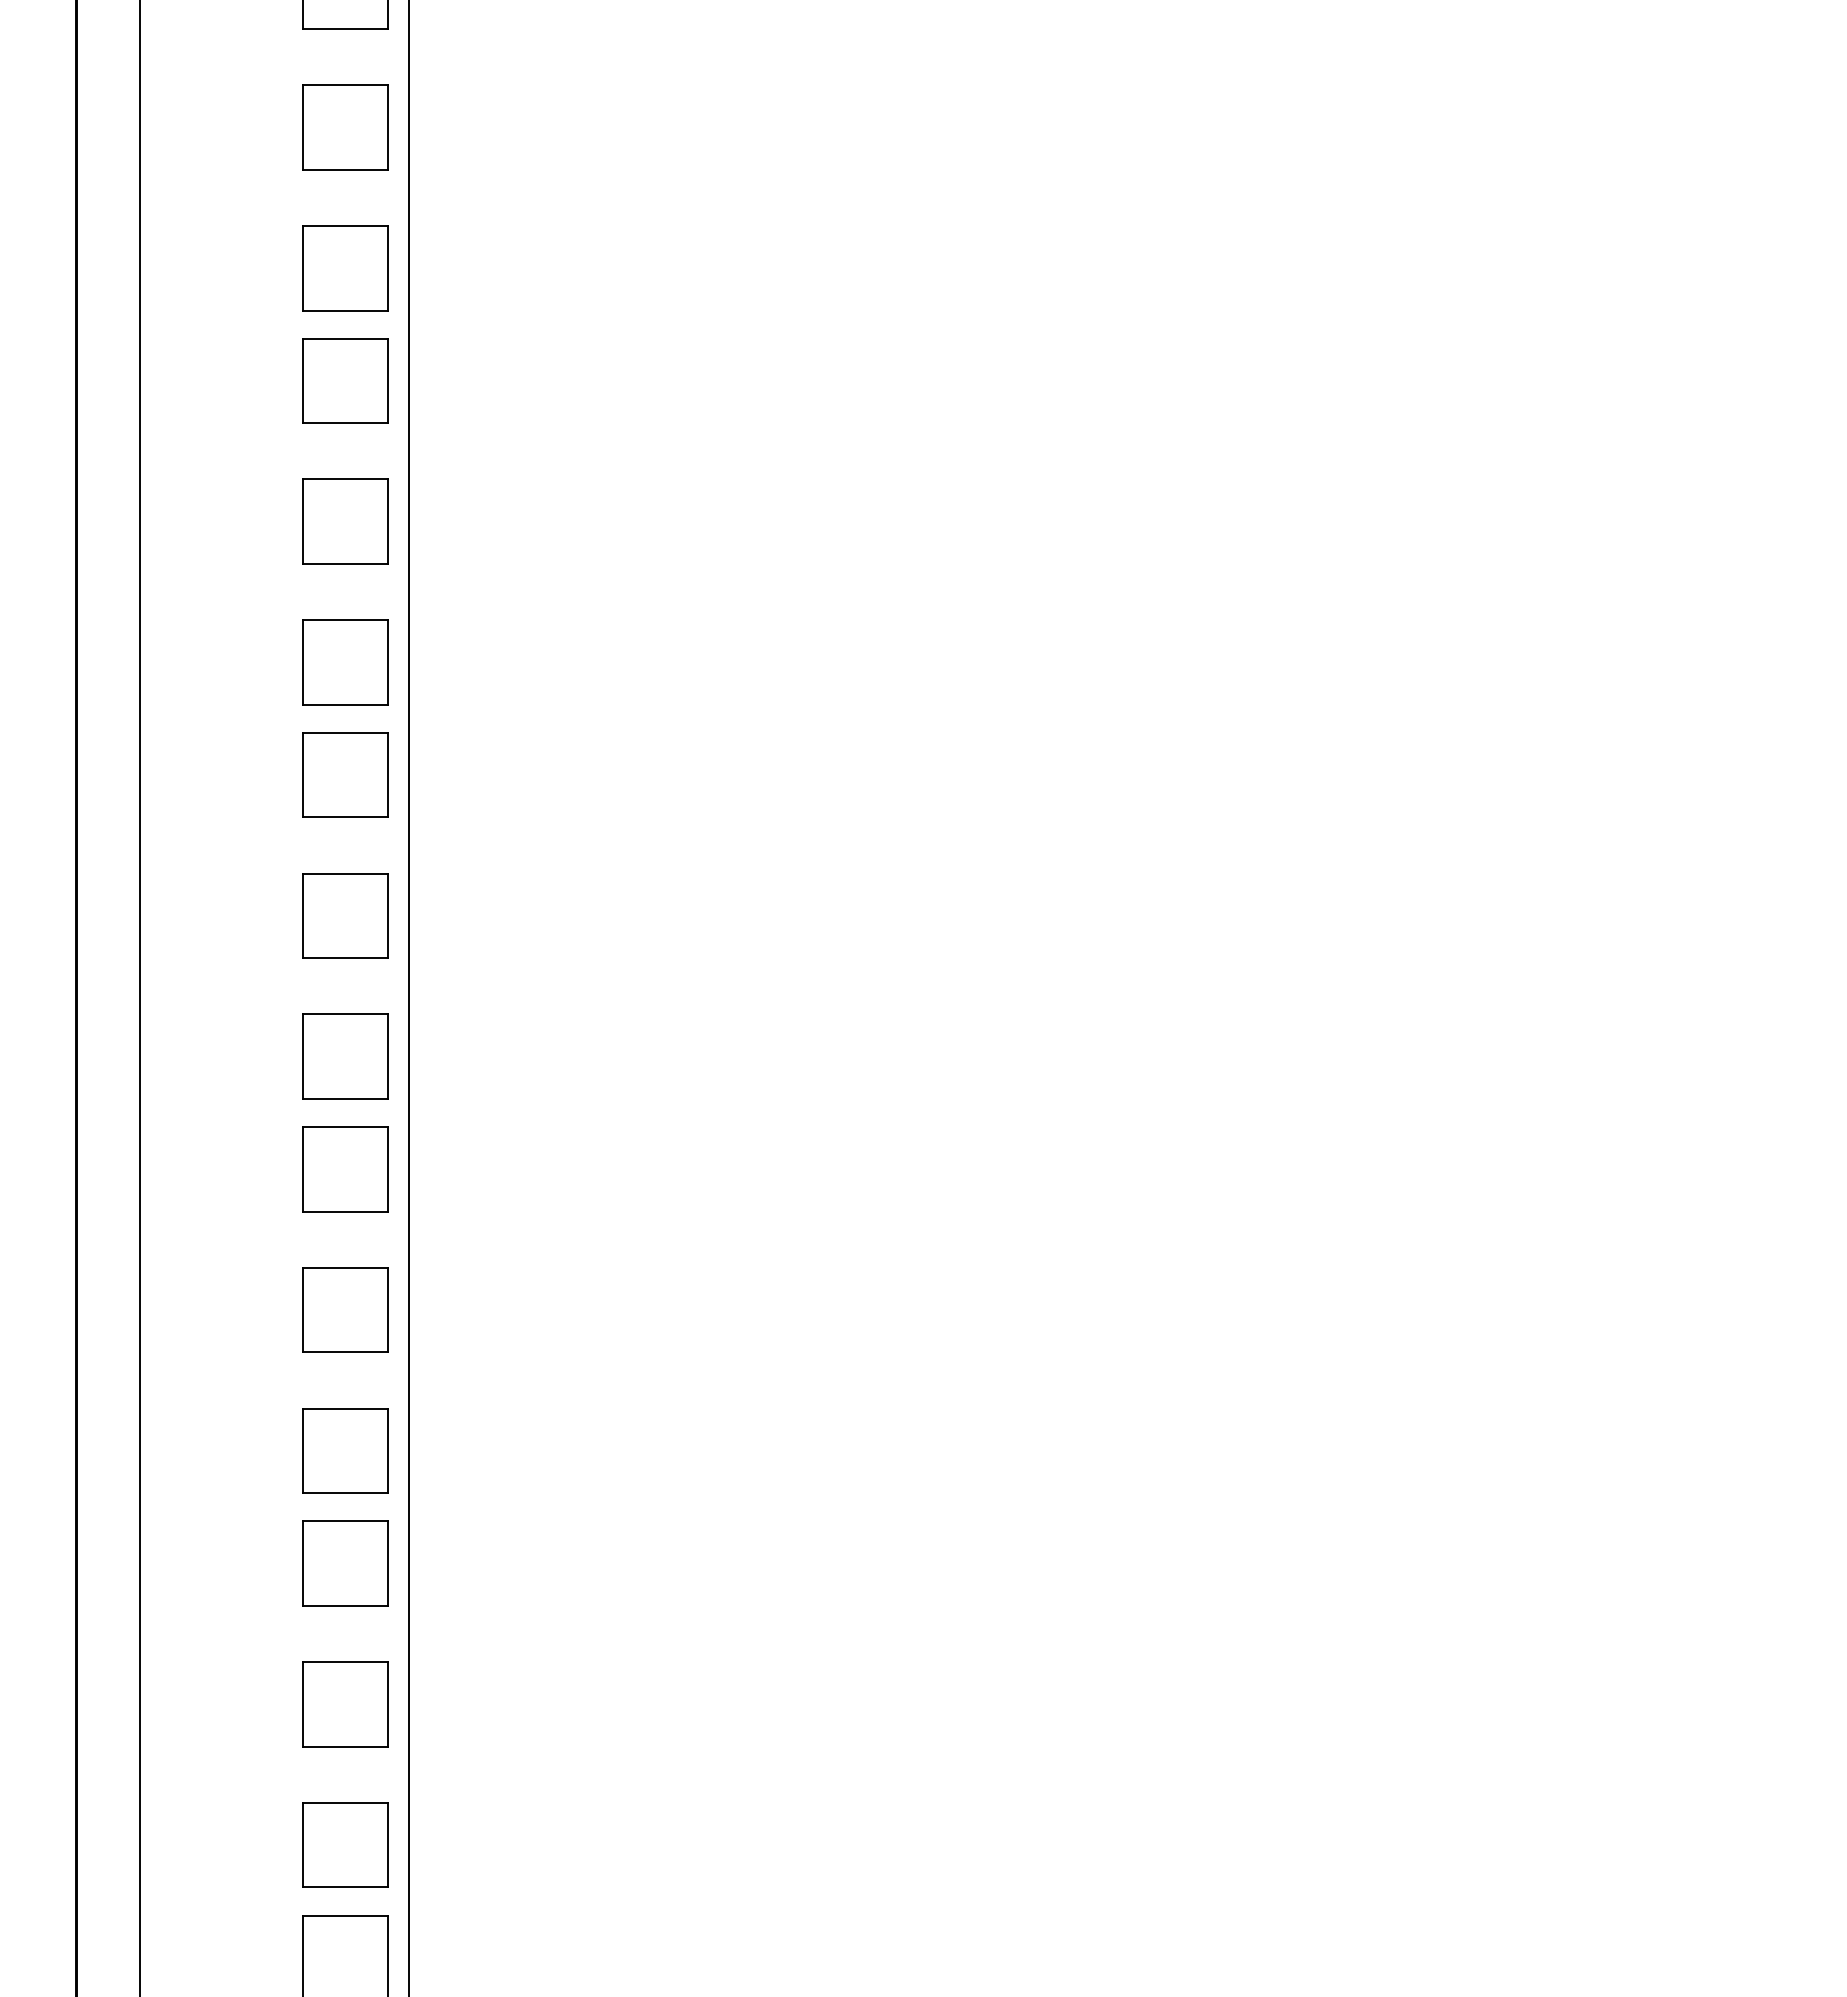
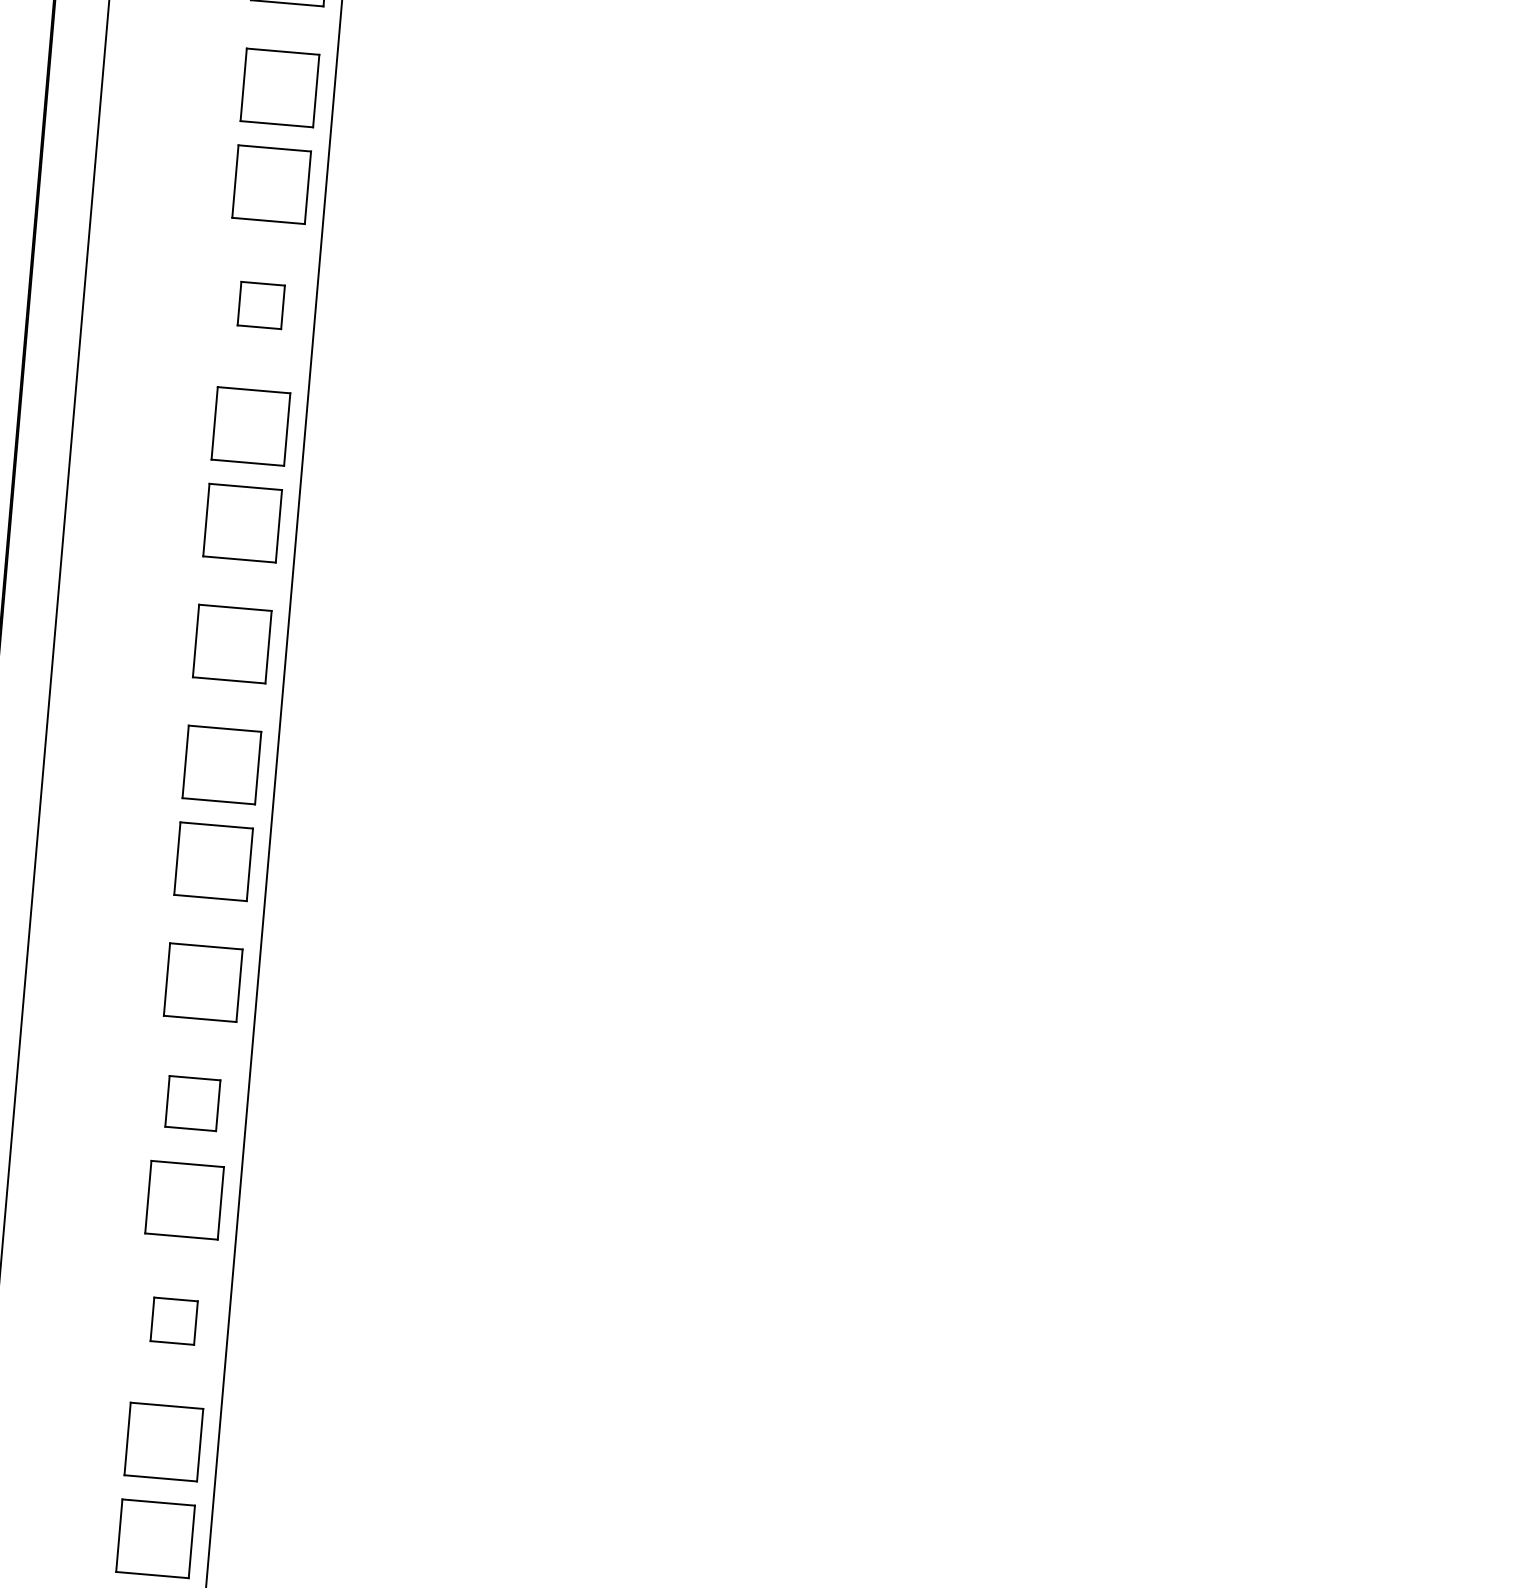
part: (345, 521) -> (261, 305), size x0.6
part: (345, 1450) -> (192, 1103), size x0.7
part: (345, 1704) -> (174, 1321), size x0.6

